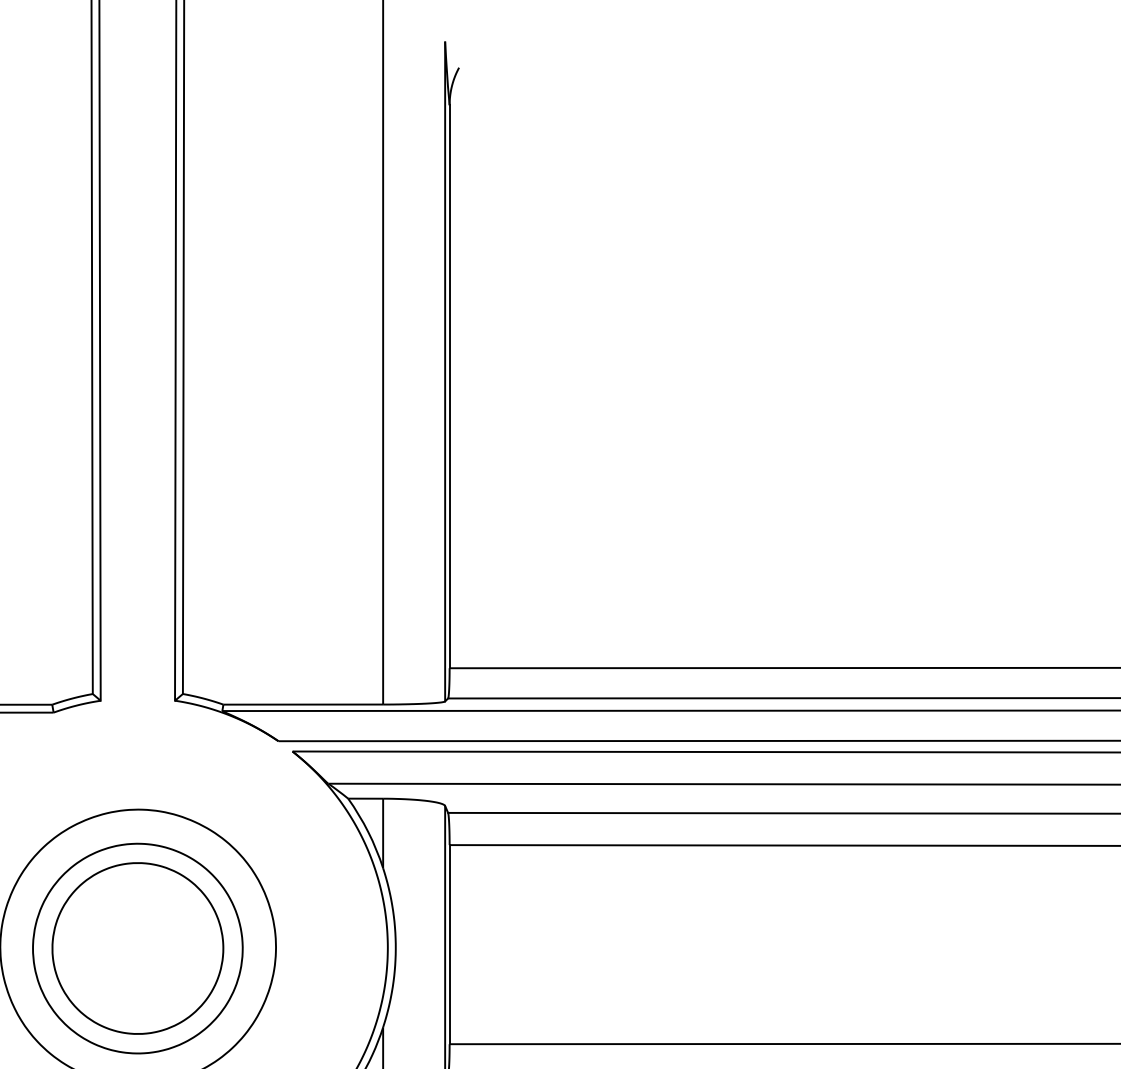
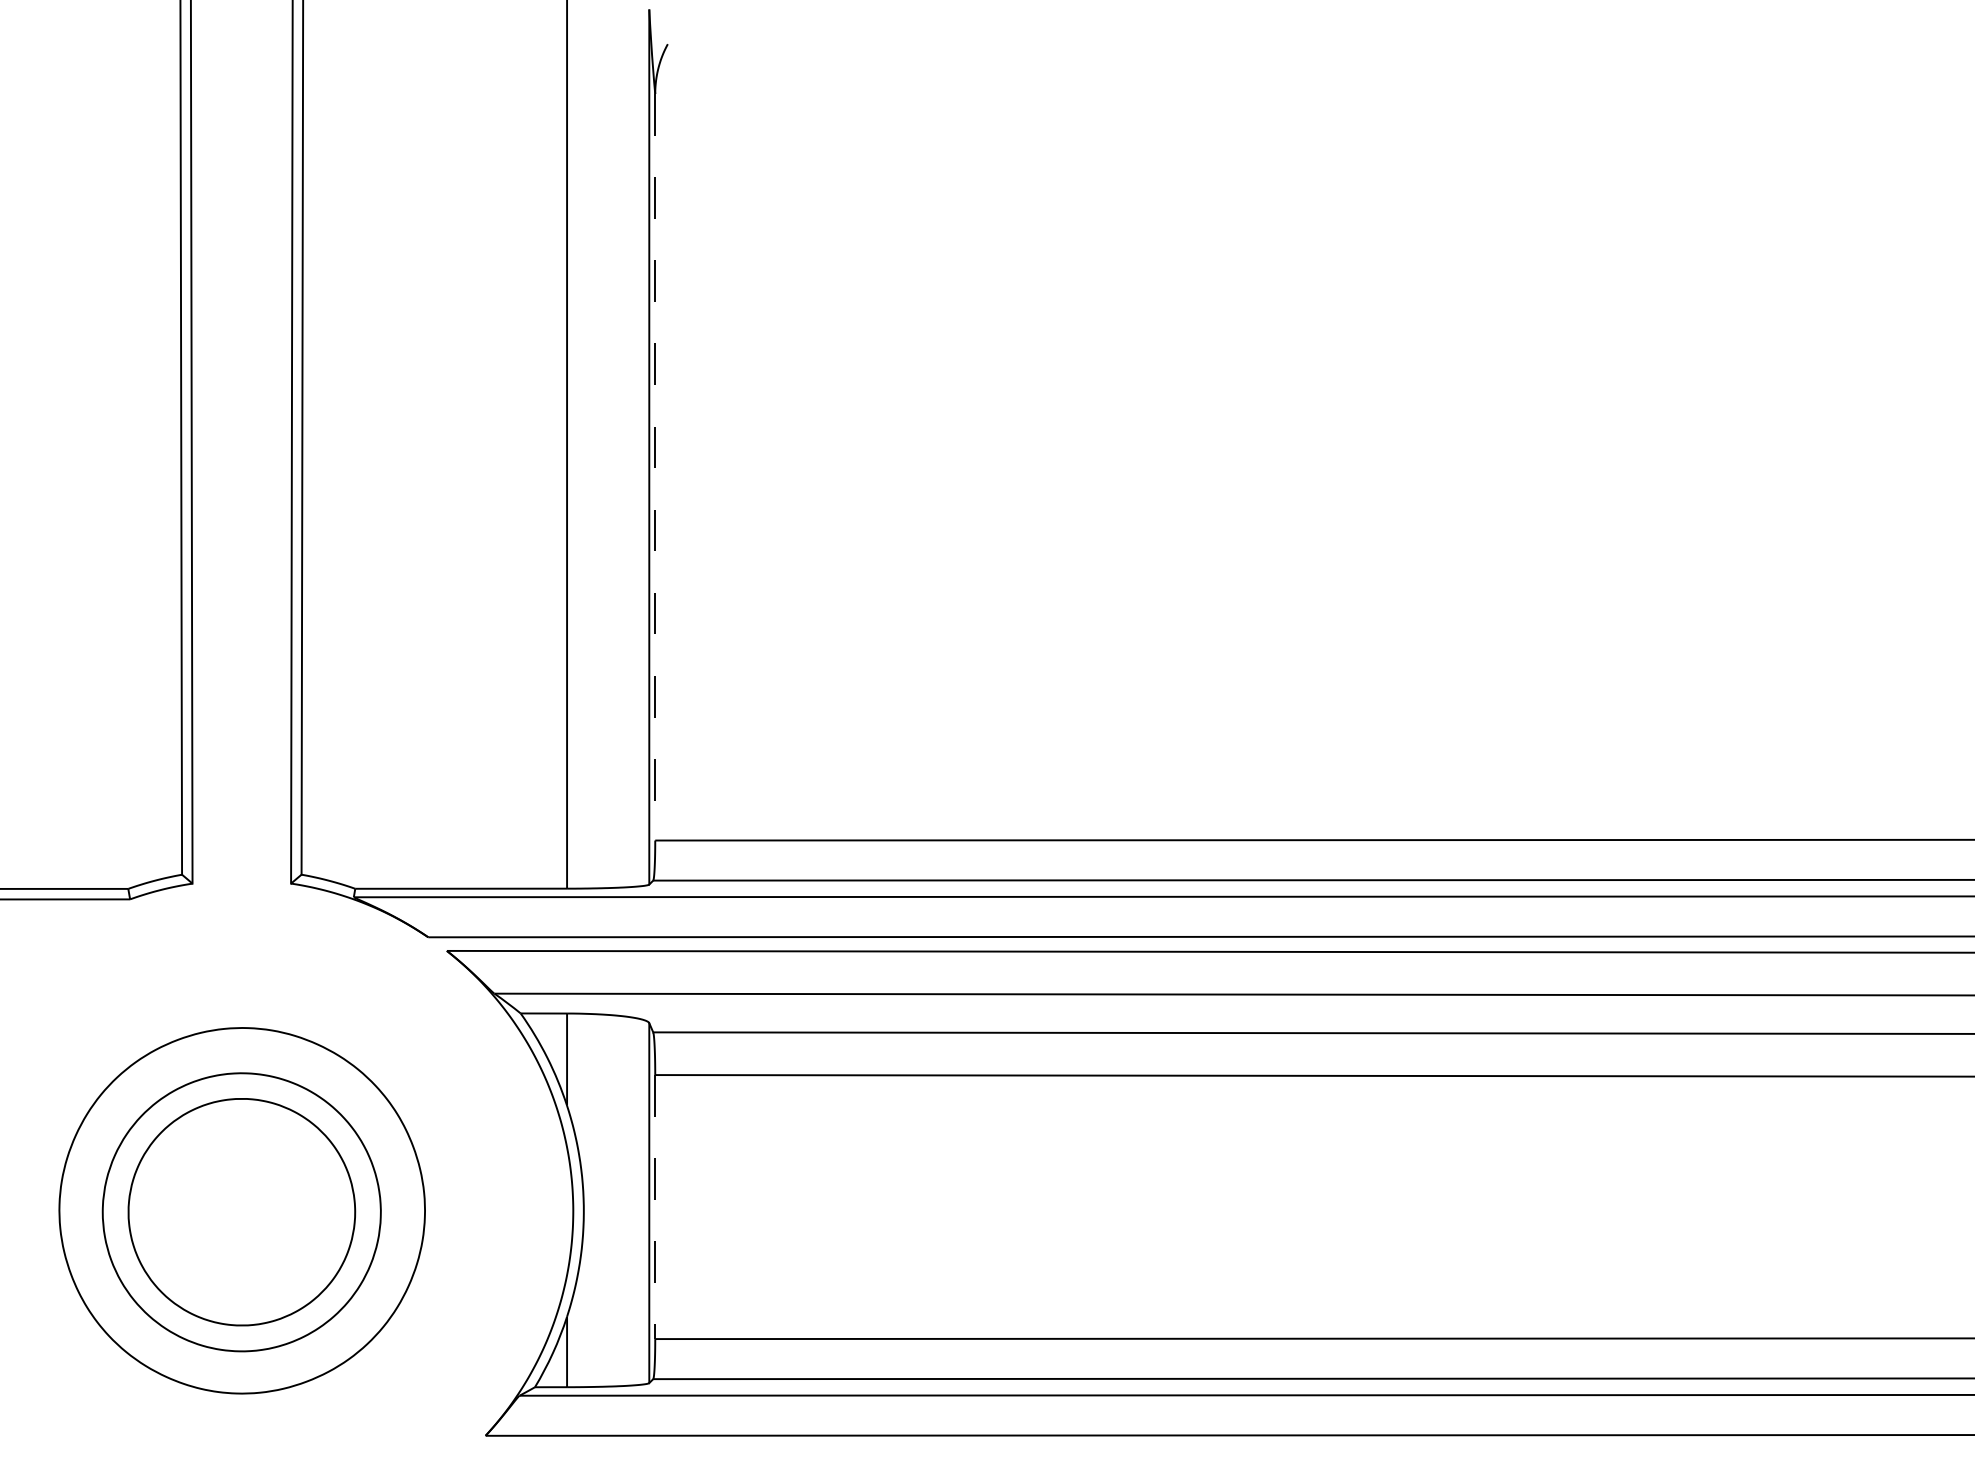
line: (449, 386) -> (655, 467), solid -> dashed
line: (449, 944) -> (655, 1207), solid -> dashed

